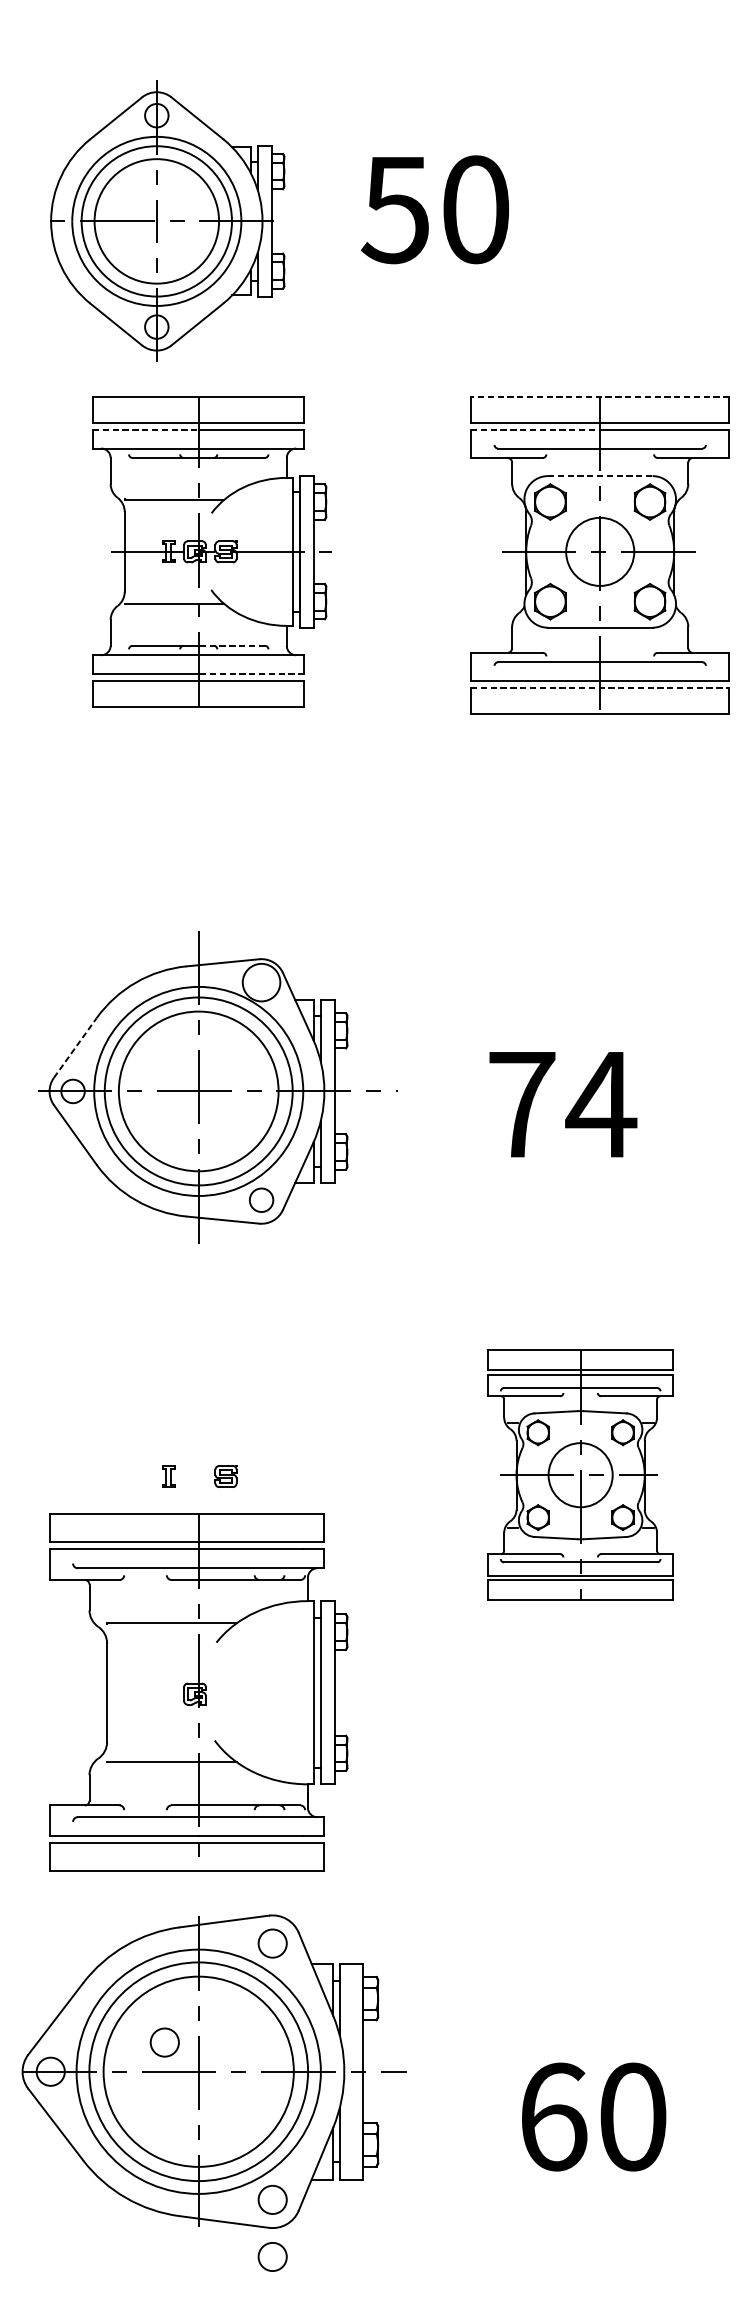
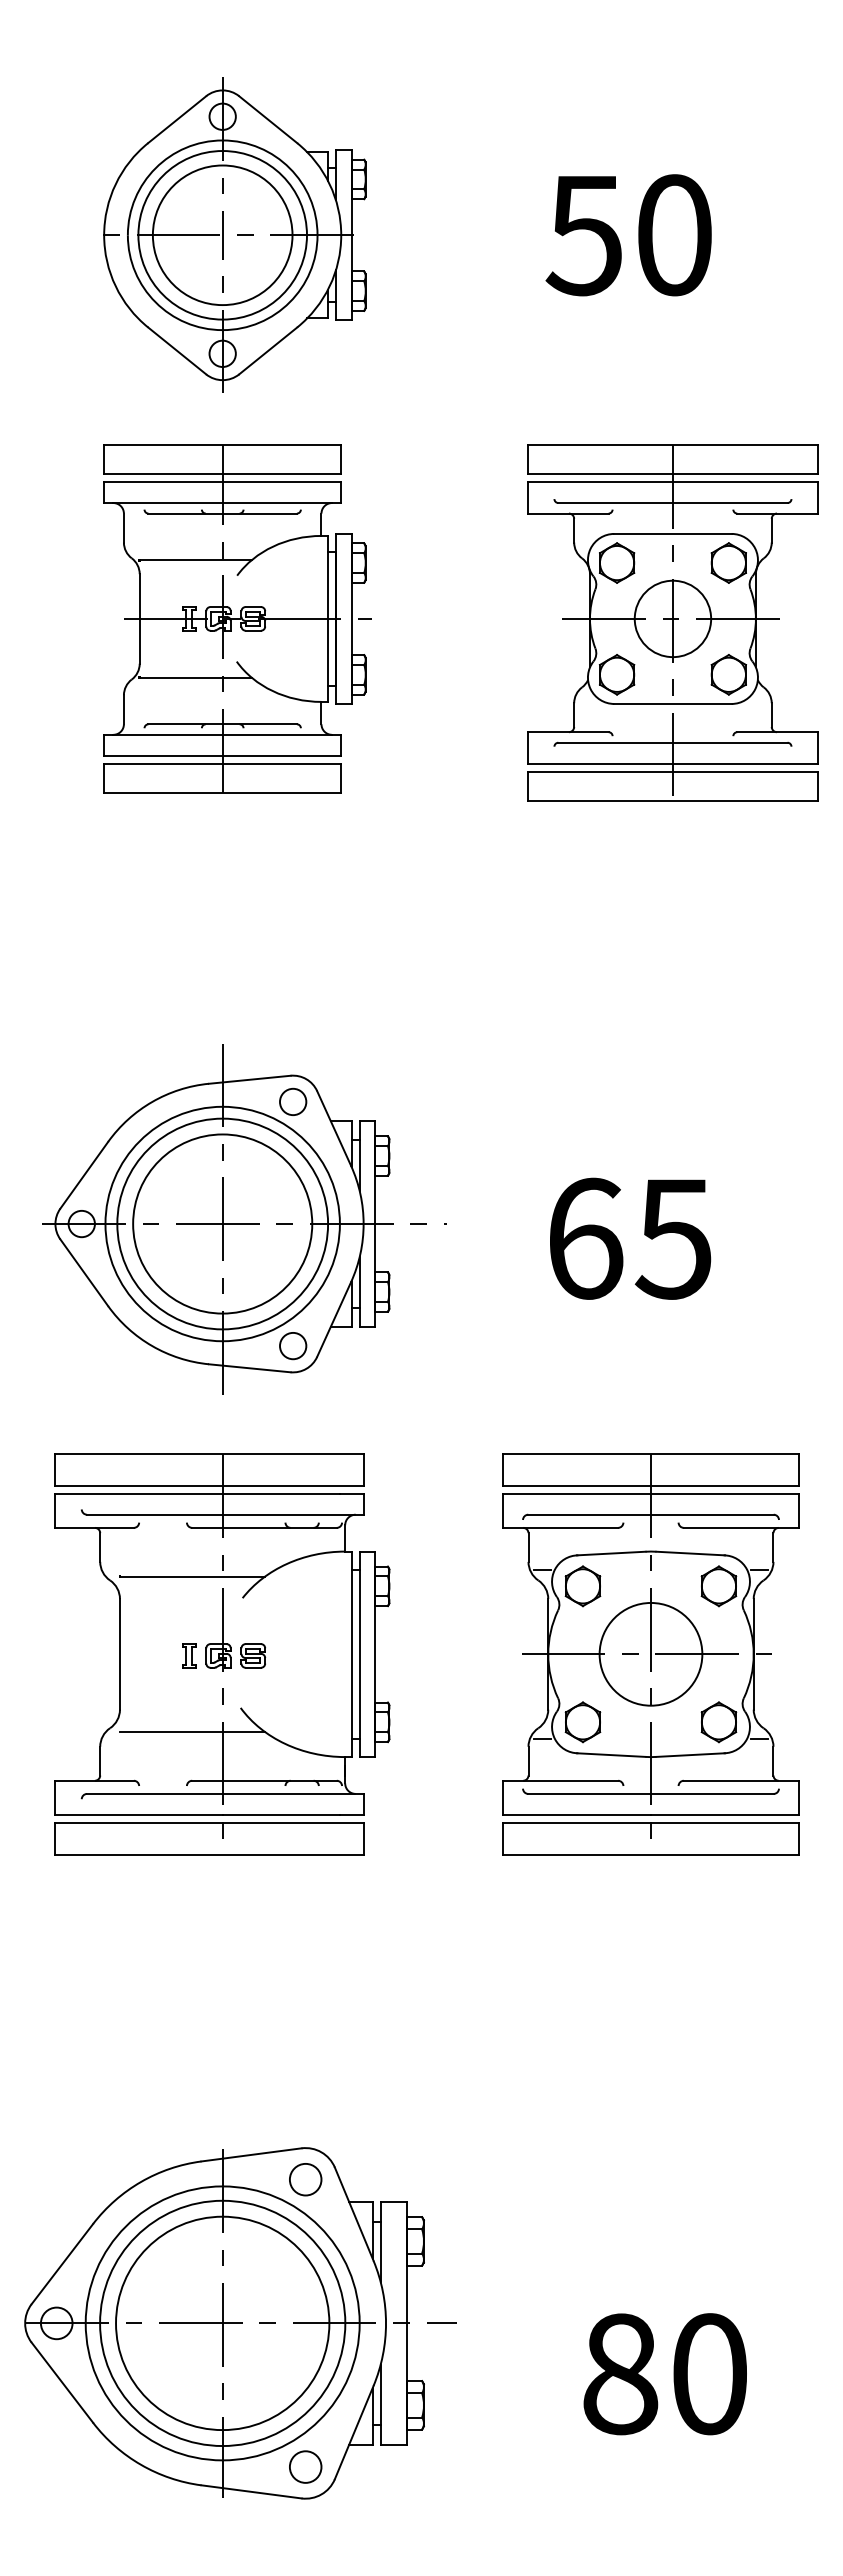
text: (434, 209) -> (628, 235), moved
part: (167, 220) -> (234, 234), moved
line: (599, 397) -> (672, 445), dashed -> solid
line: (145, 429) -> (163, 481), dashed -> solid
line: (536, 429) -> (601, 481), dashed -> solid
line: (599, 475) -> (672, 533), dashed -> solid
line: (231, 646) -> (259, 724), dashed -> solid
line: (251, 673) -> (281, 755), dashed -> solid
line: (599, 687) -> (672, 771), dashed -> solid
circle: (261, 982) -> (293, 1101), size x0.62
line: (75, 1047) -> (84, 1174), dashed -> solid
text: (563, 1104) -> (631, 1238), 74 -> 65
part: (580, 1475) -> (650, 1654), size x1.43
part: (198, 1692) -> (222, 1654), moved
circle: (164, 2042) -> (184, 2290), removed
text: (553, 2117) -> (620, 2374), 60 -> 80
circle: (272, 2256) -> (305, 2530), removed

